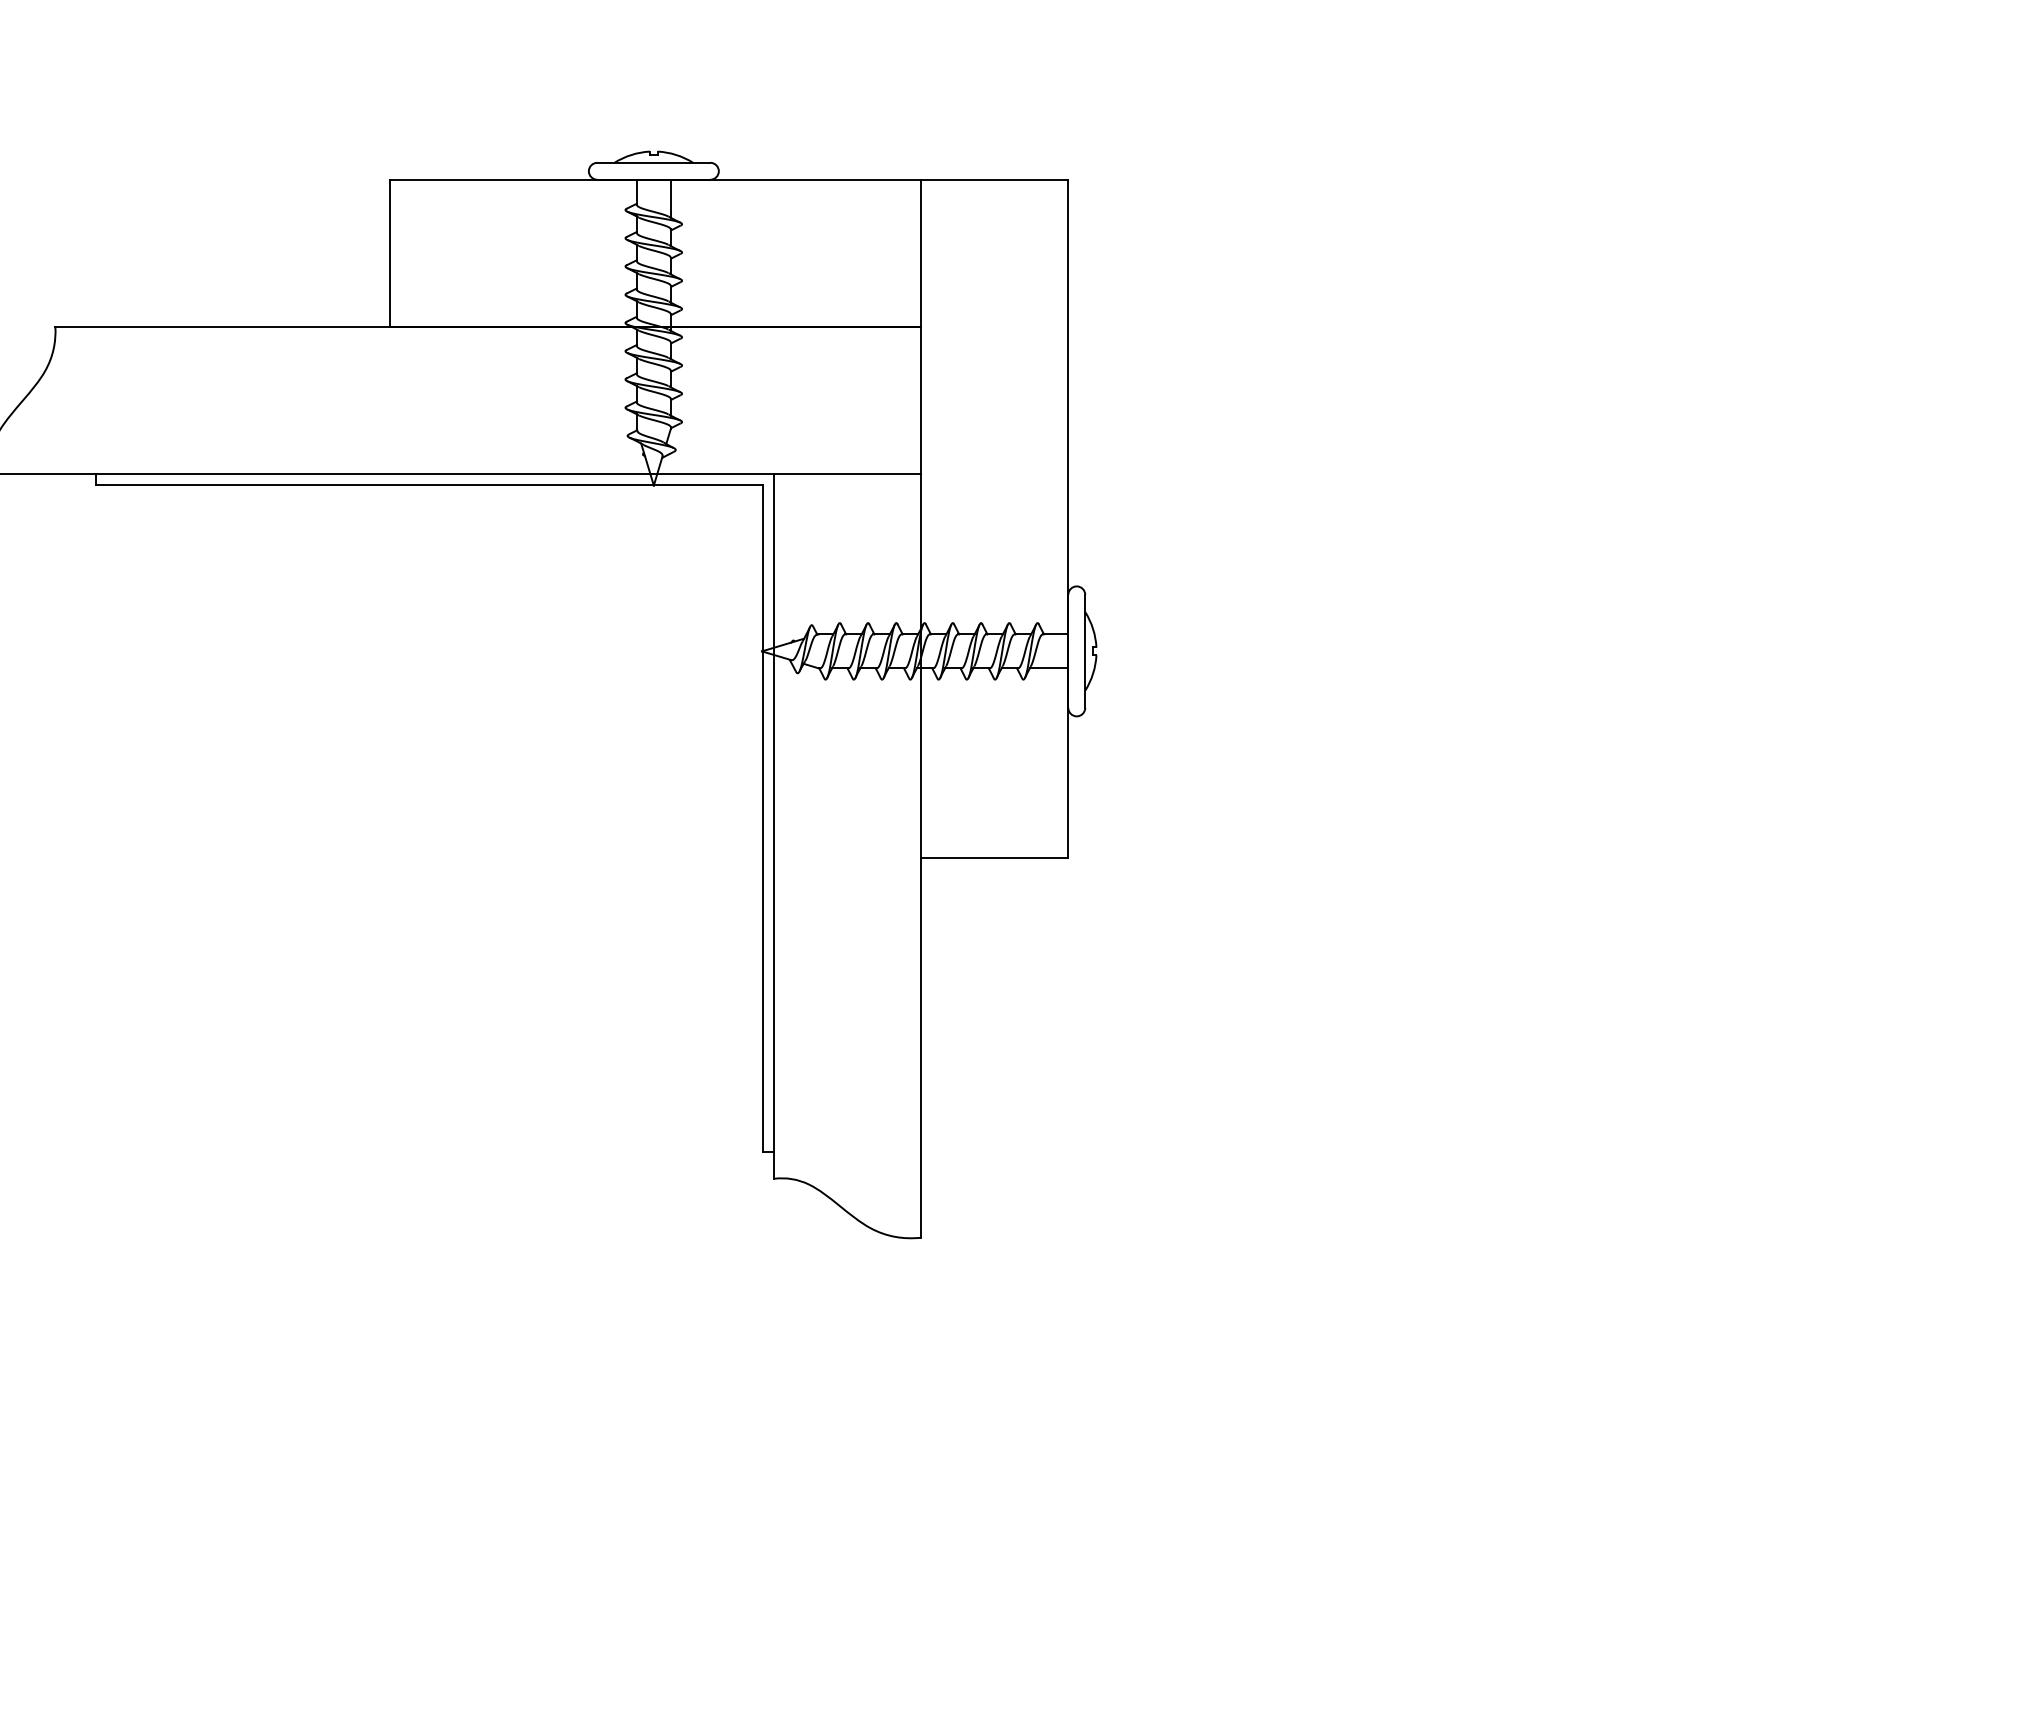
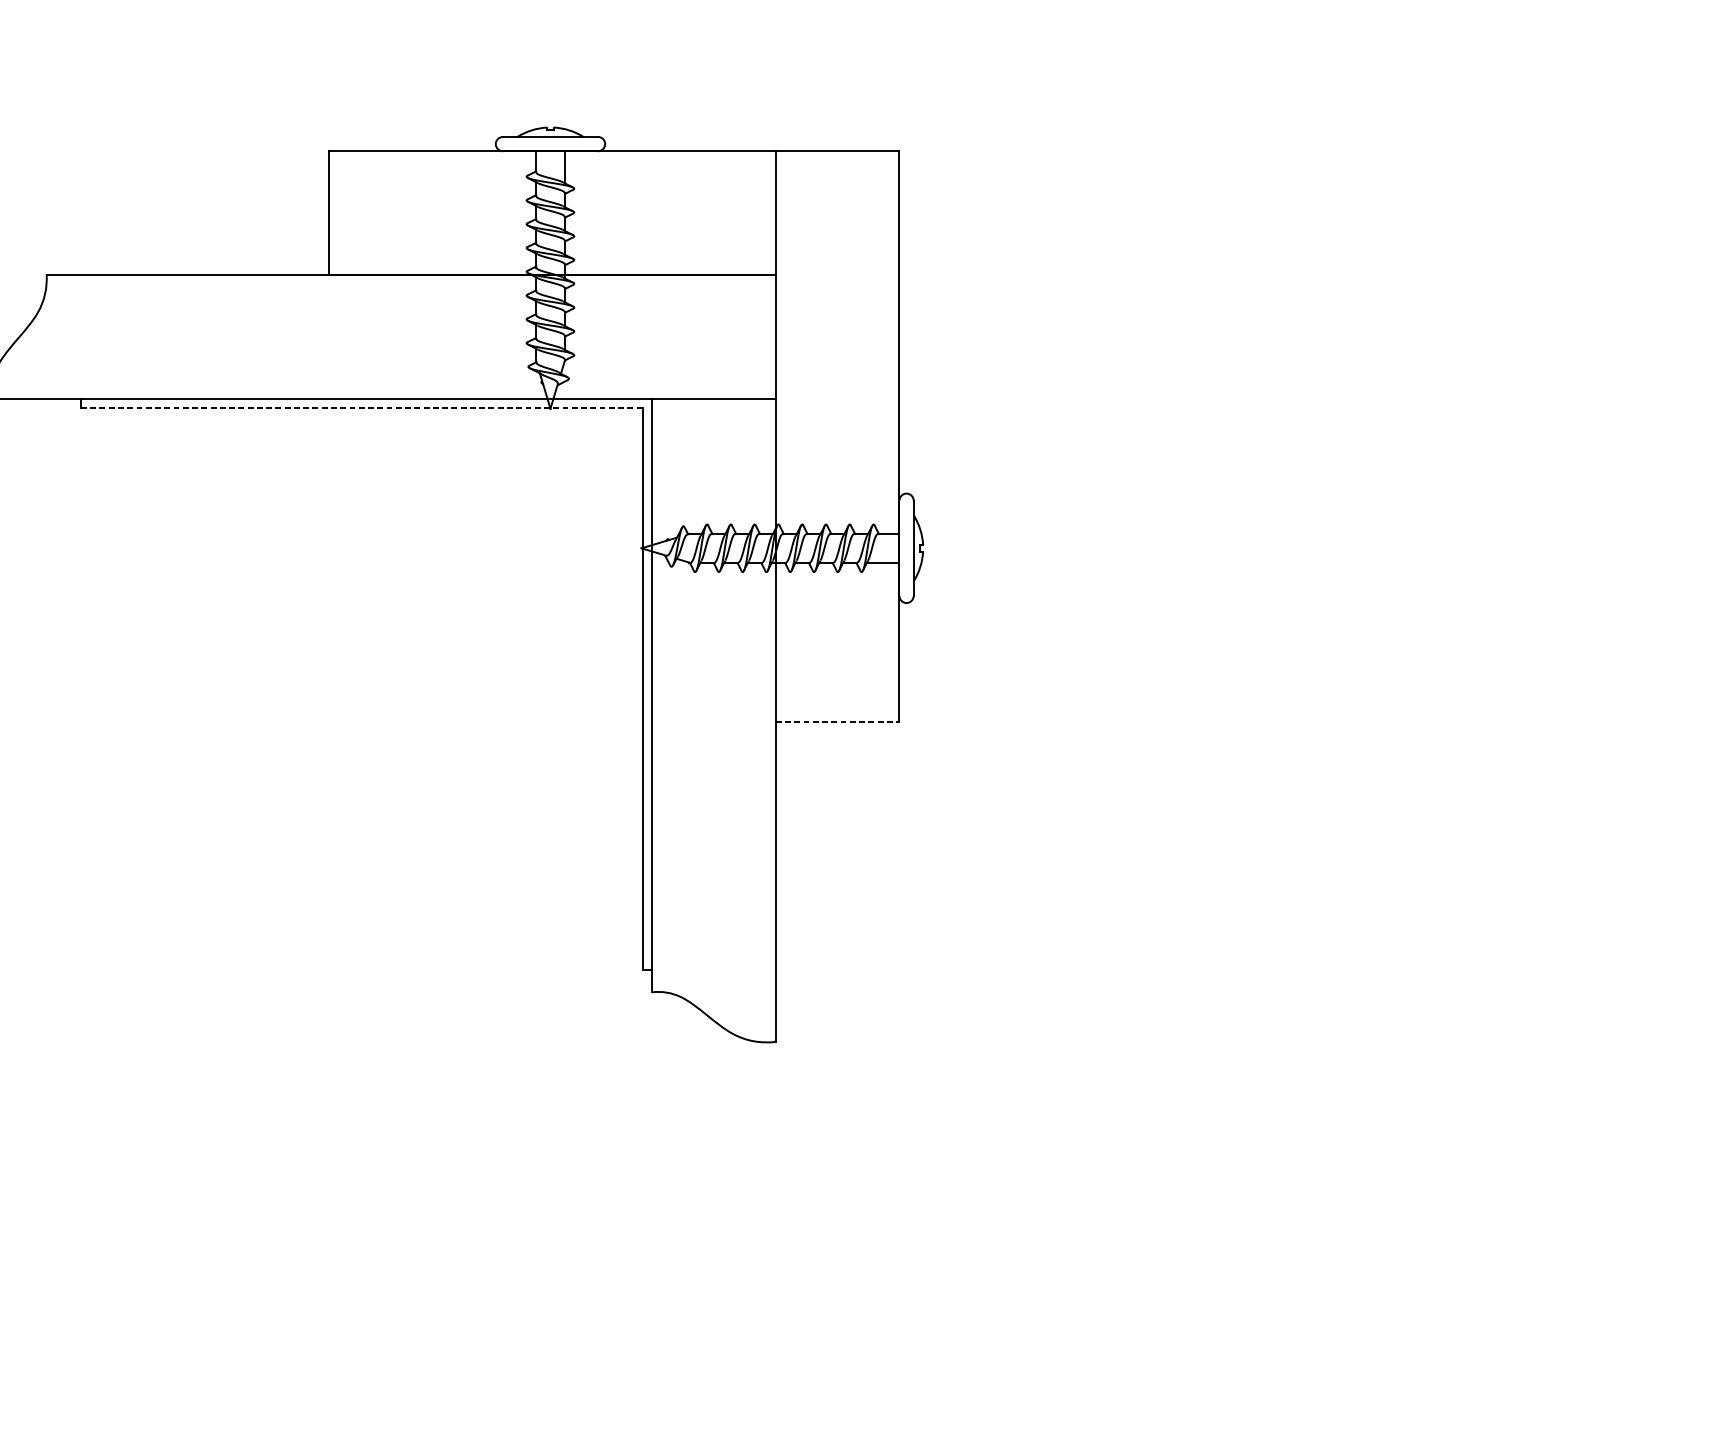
line: (429, 484) -> (361, 407), solid -> dashed
line: (995, 857) -> (838, 721), solid -> dashed

